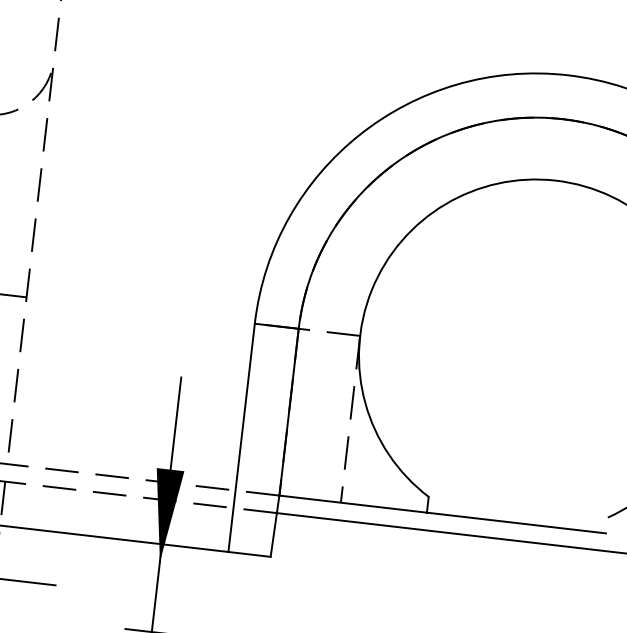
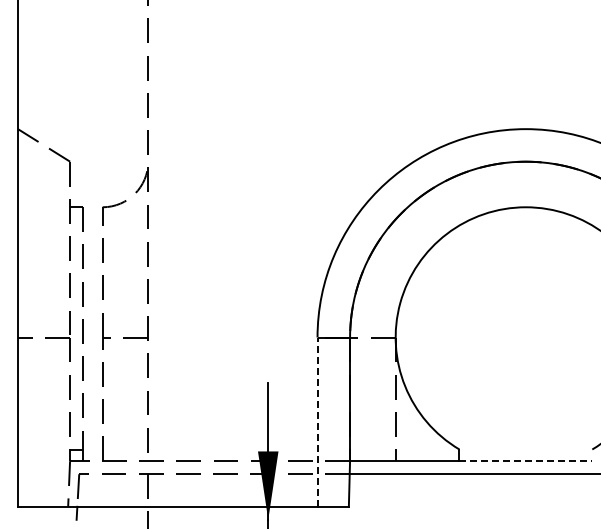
line: (241, 438) -> (317, 422), solid -> dashed
line: (517, 523) -> (526, 461), solid -> dashed

